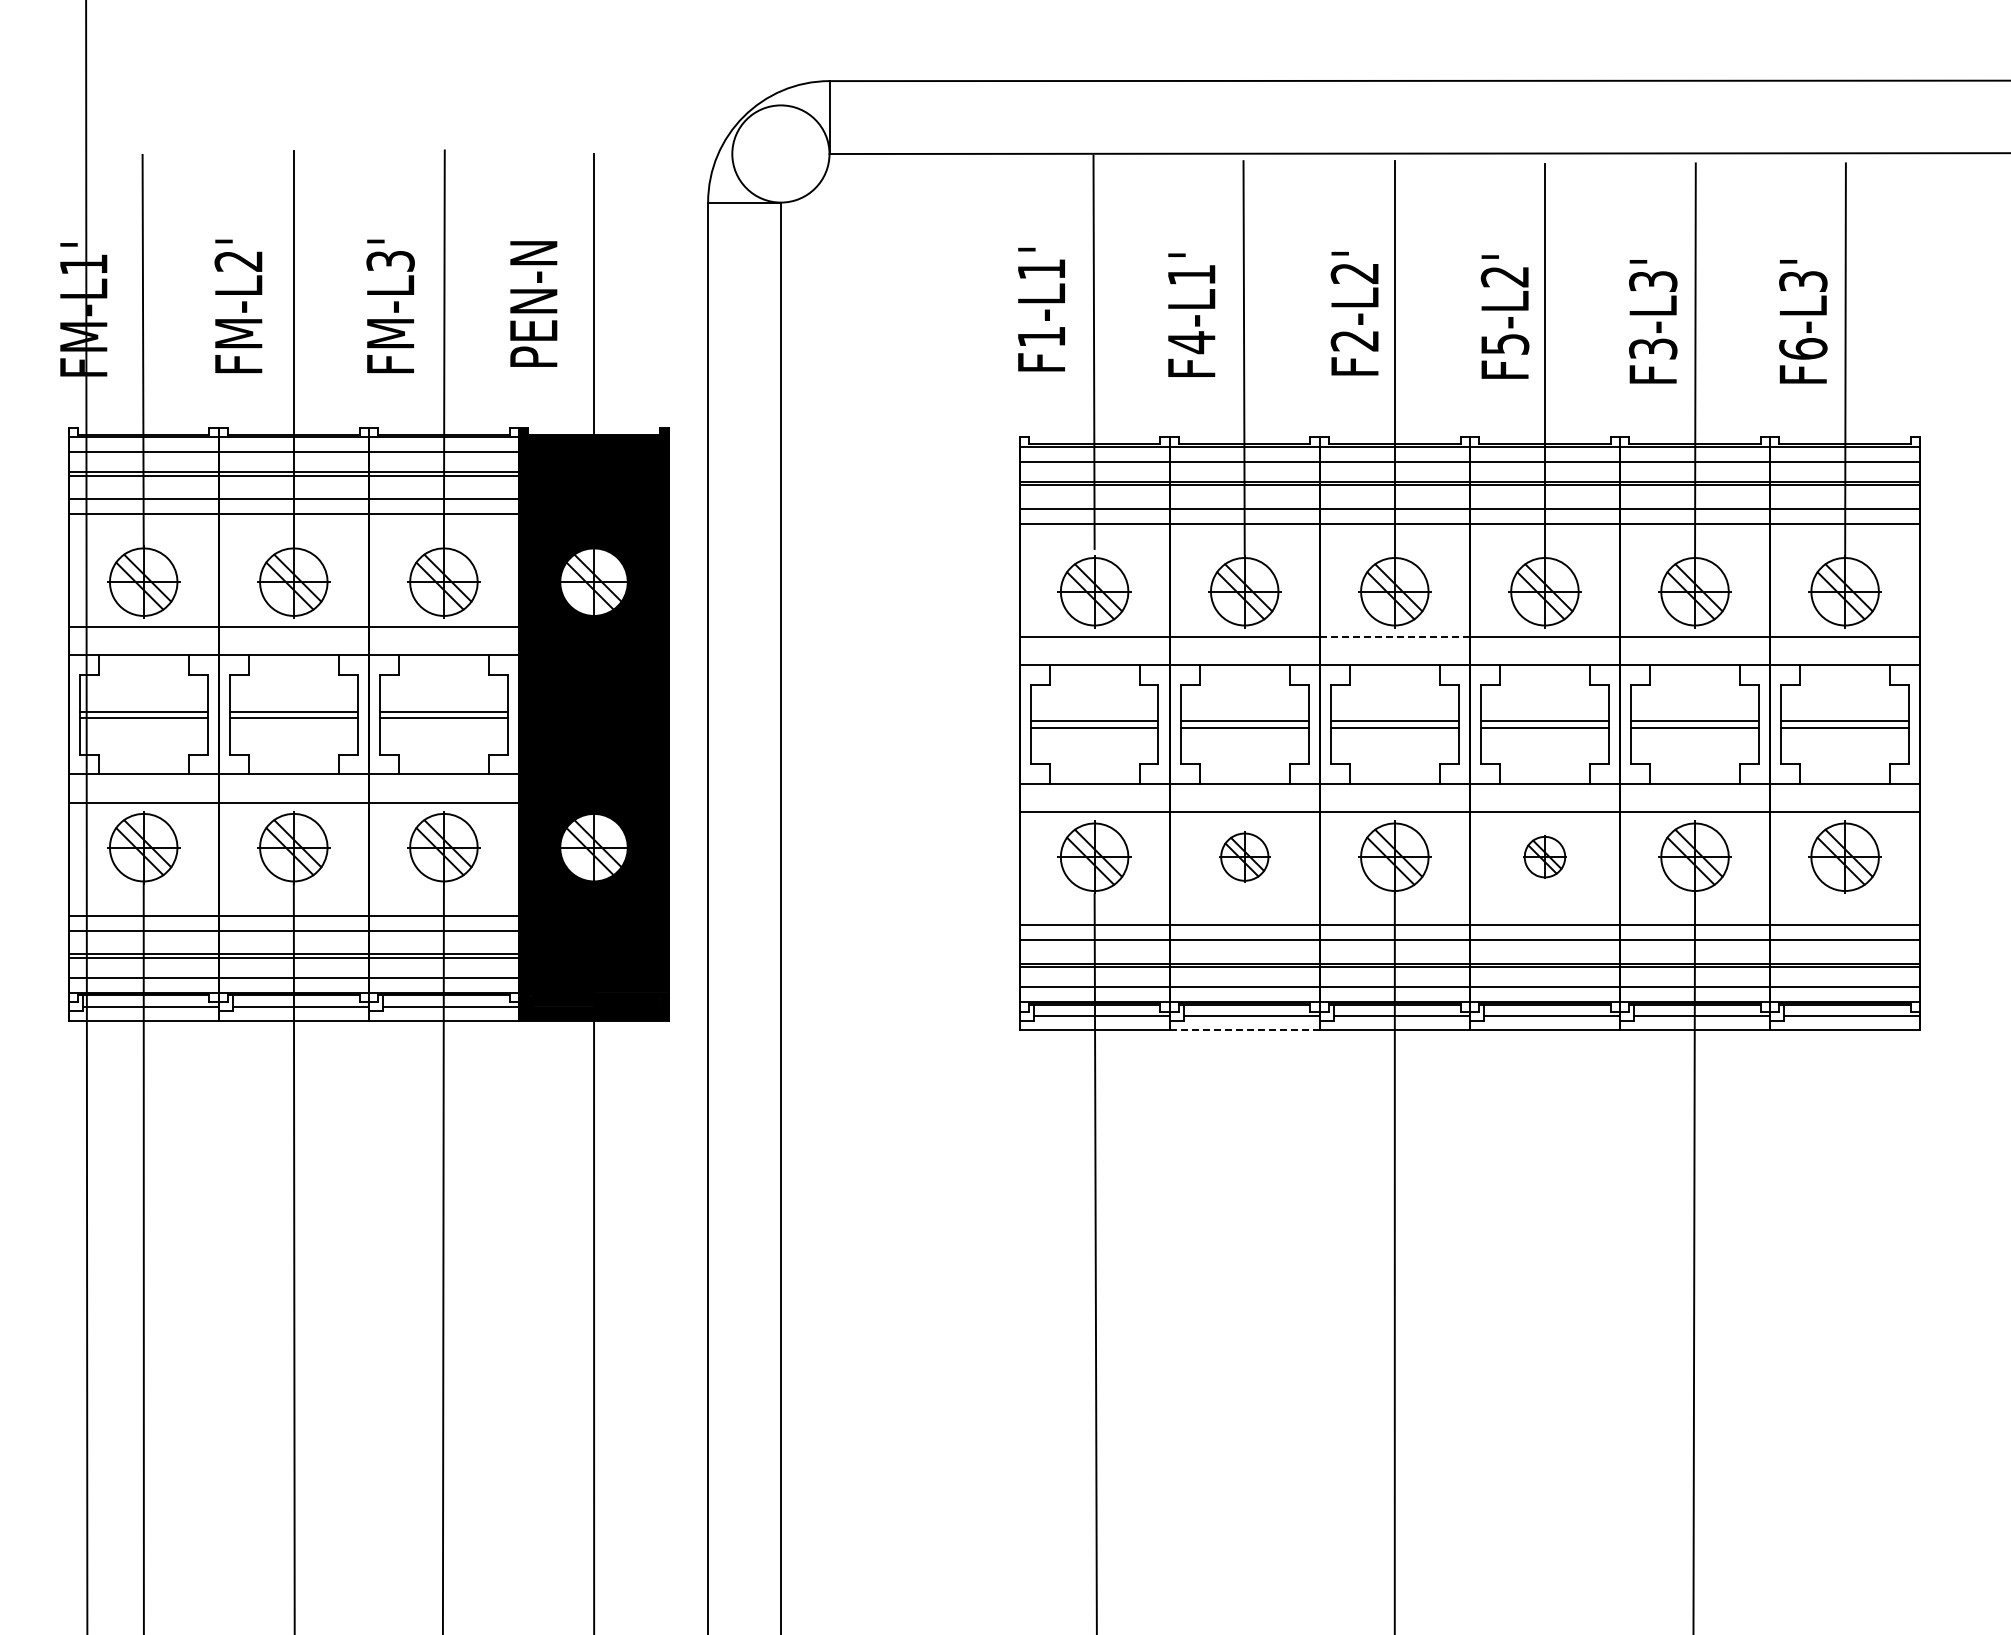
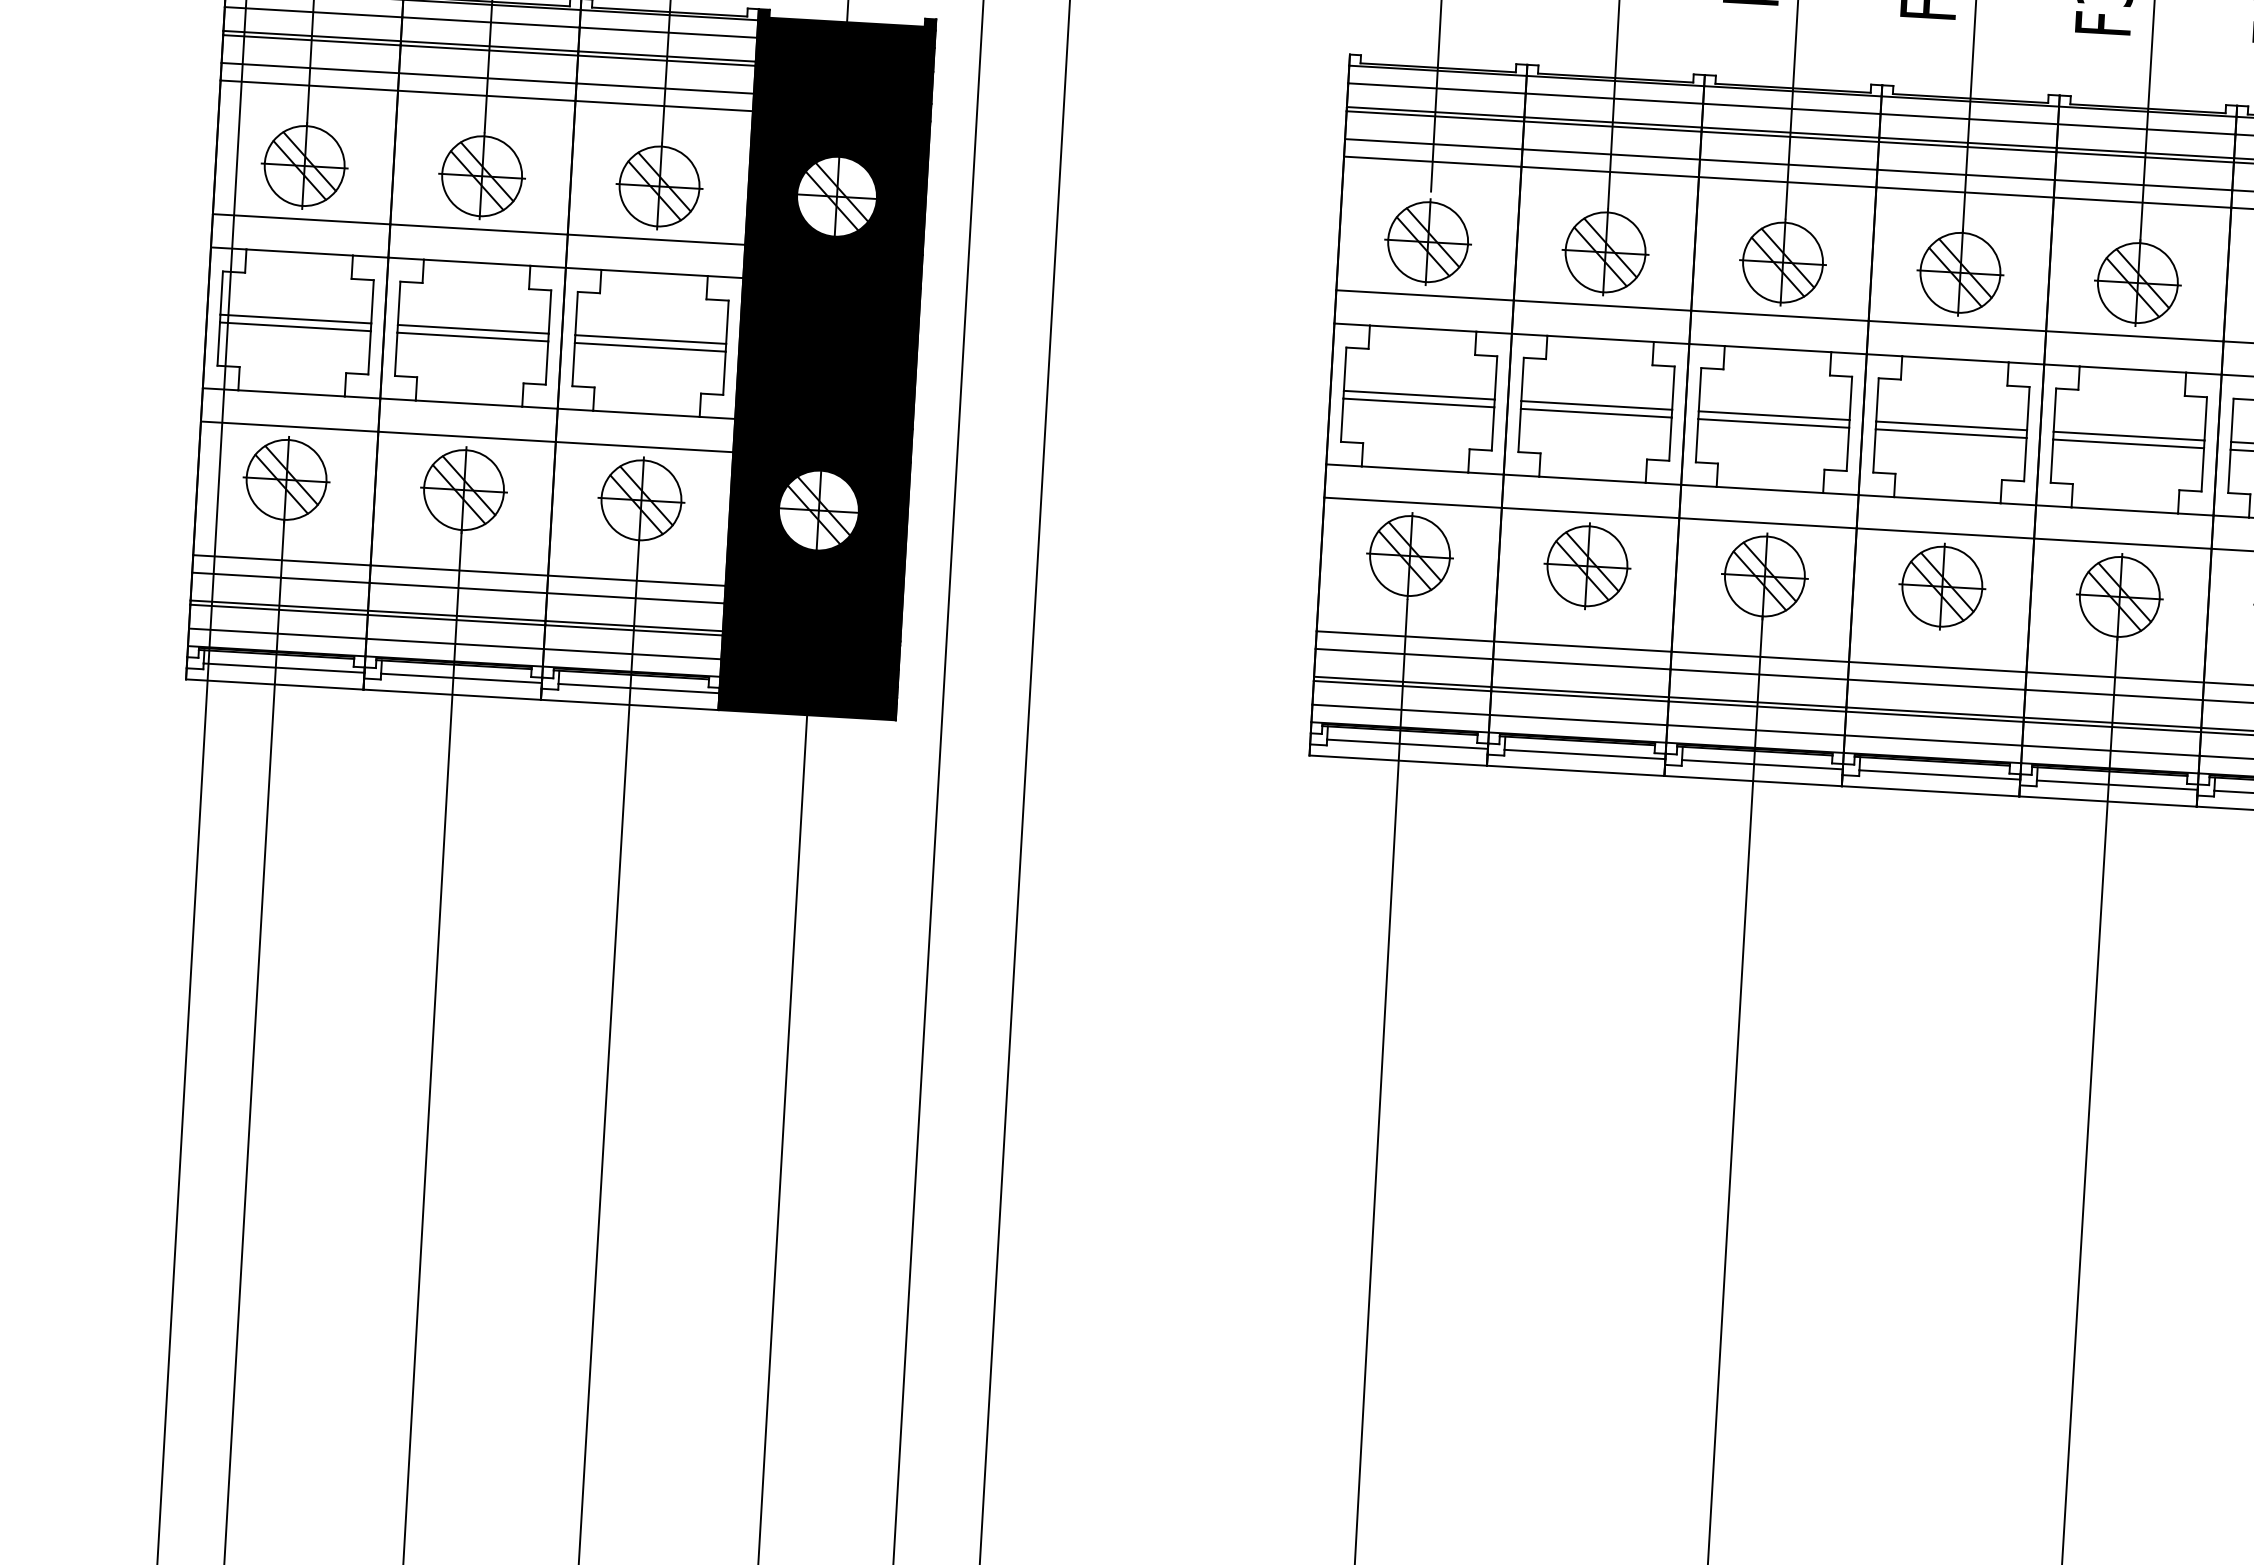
line: (1394, 636) -> (1779, 315), dashed -> solid
part: (1244, 856) -> (1587, 565), size x1.43
part: (1544, 856) -> (1941, 585), size x1.67
line: (1245, 1030) -> (1576, 771), dashed -> solid

